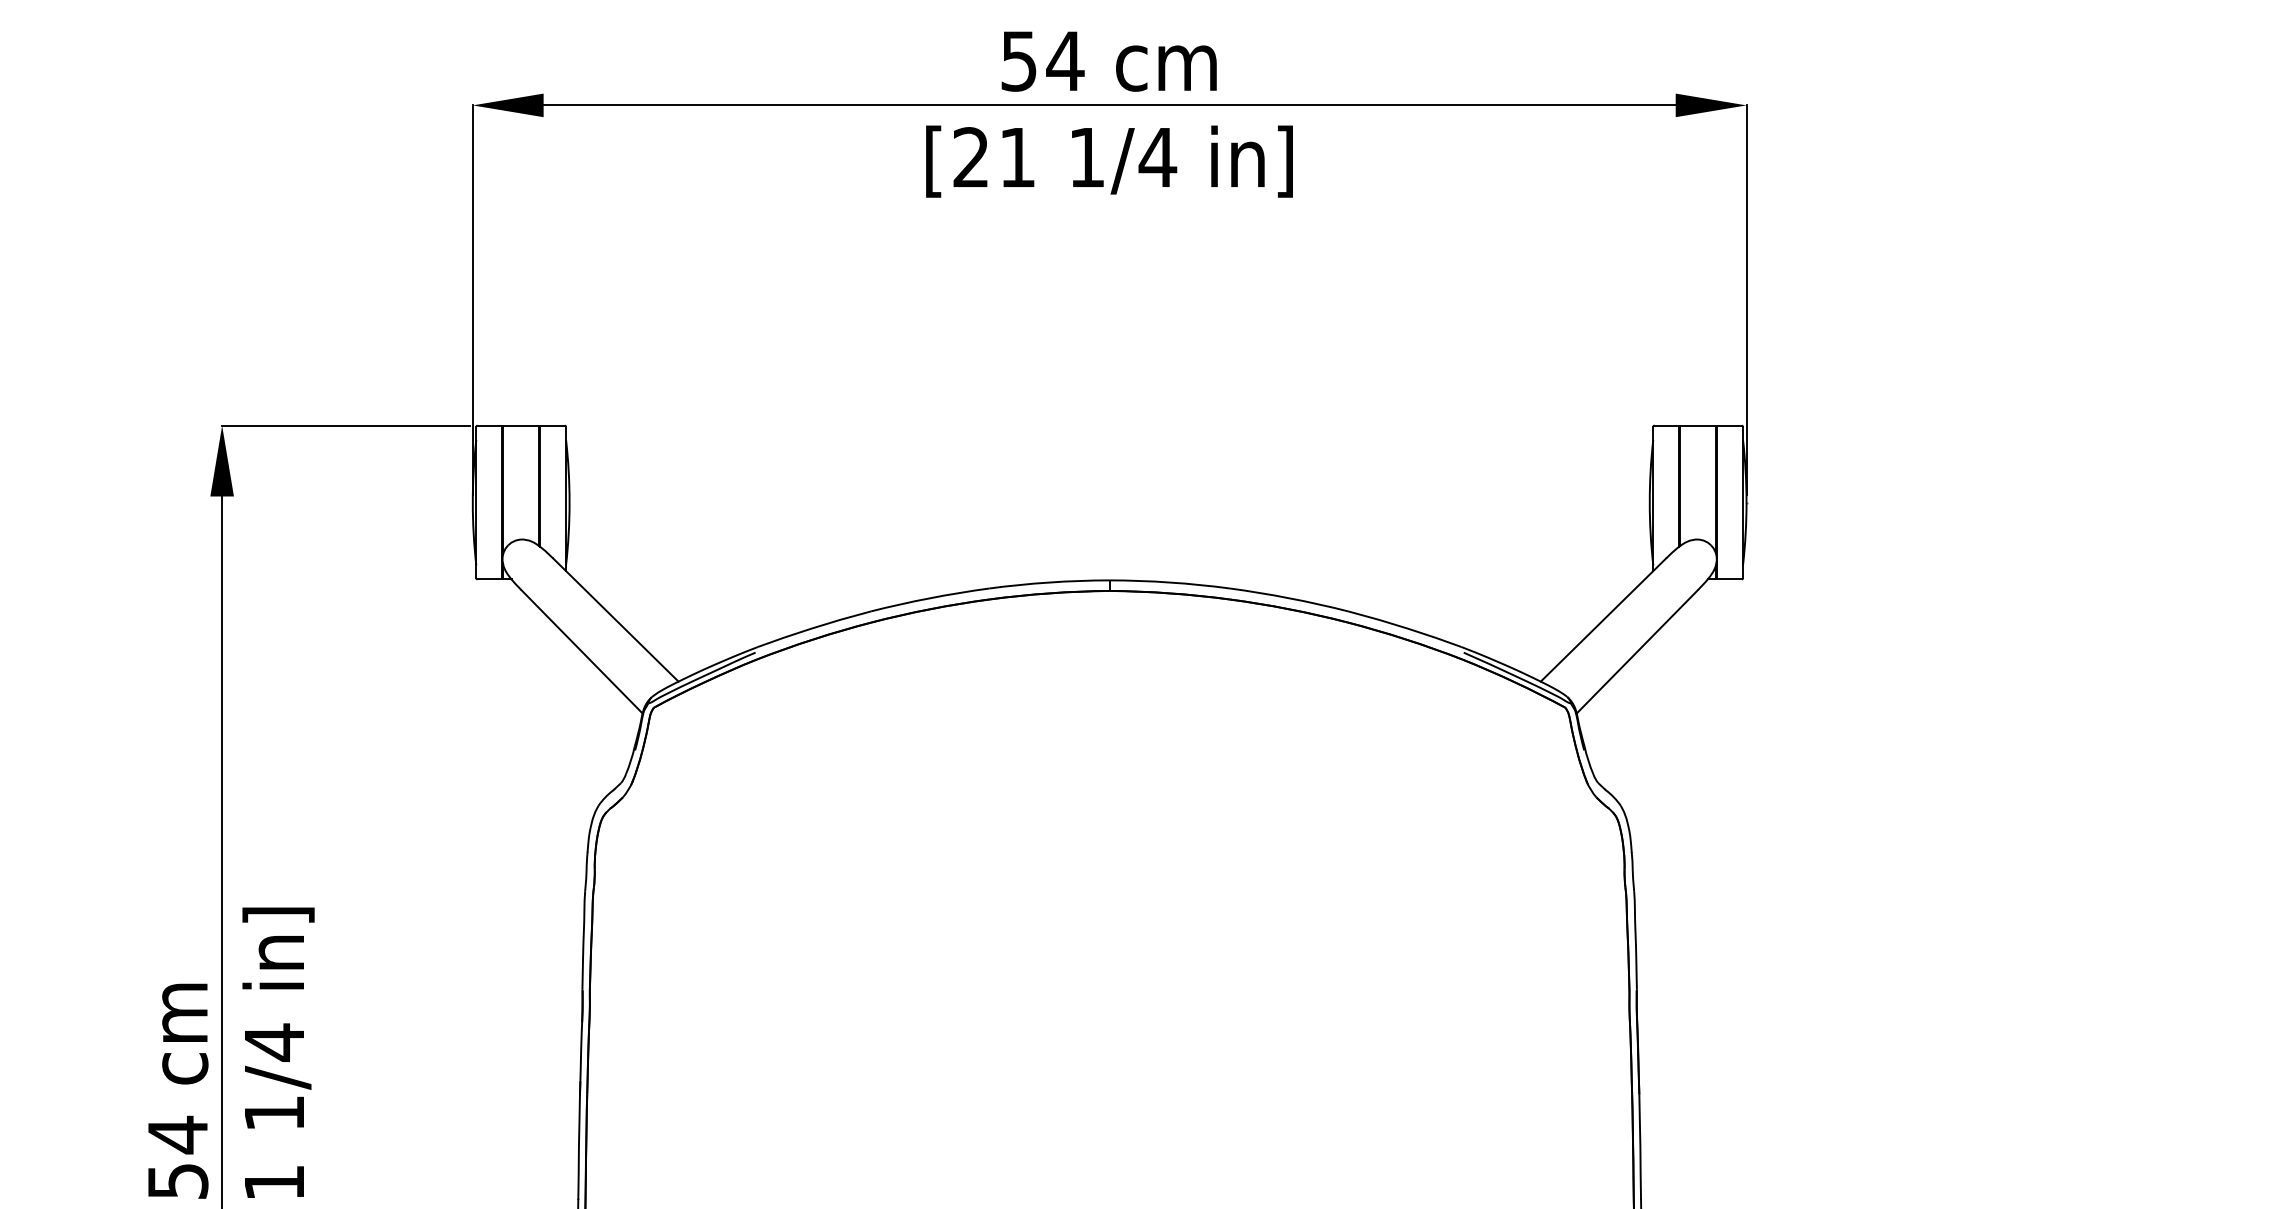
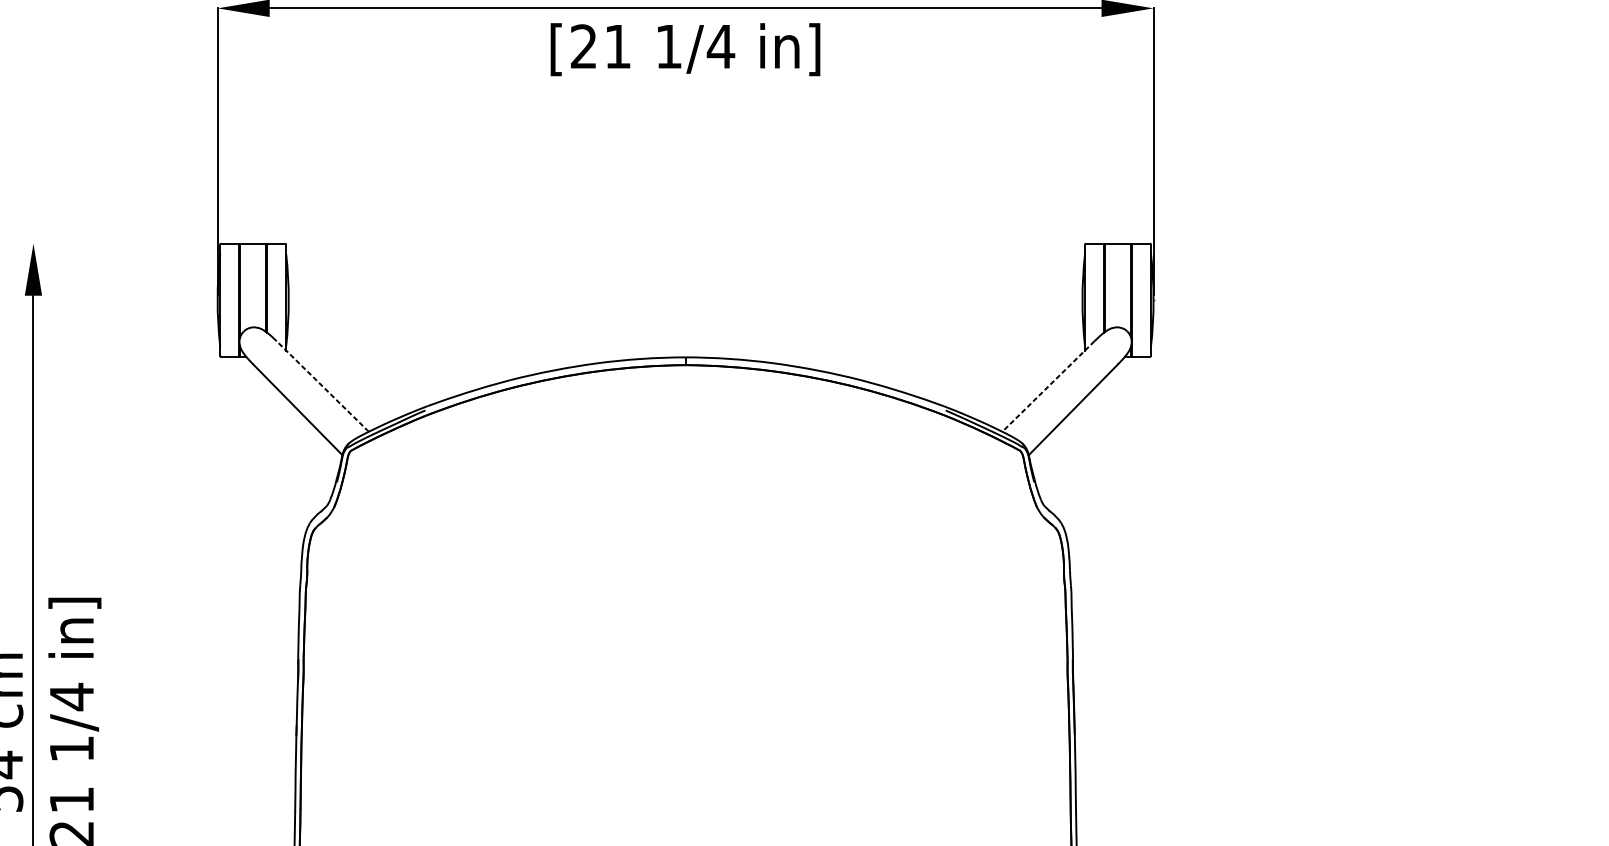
line: (346, 425) -> (124, 243), removed
line: (615, 620) -> (322, 386), solid -> dashed
line: (1603, 620) -> (1048, 386), solid -> dashed

